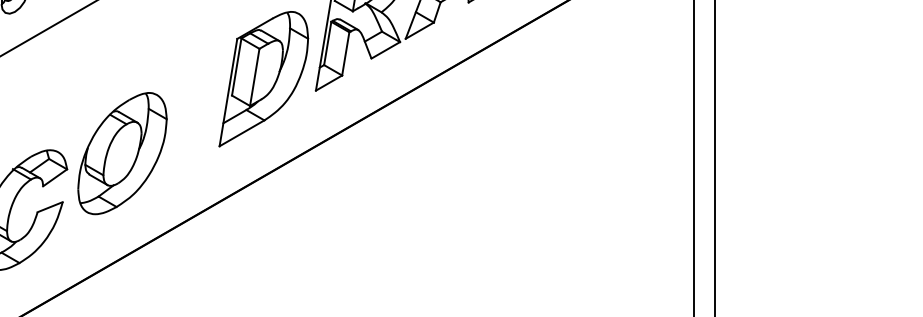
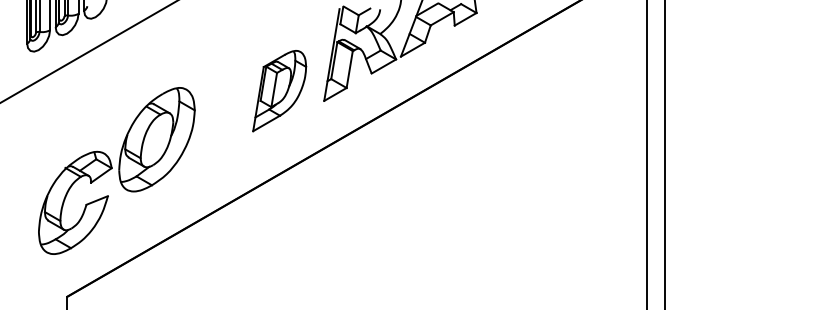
part: (263, 78) -> (279, 90), size x0.7
part: (121, 153) -> (156, 139), moved

